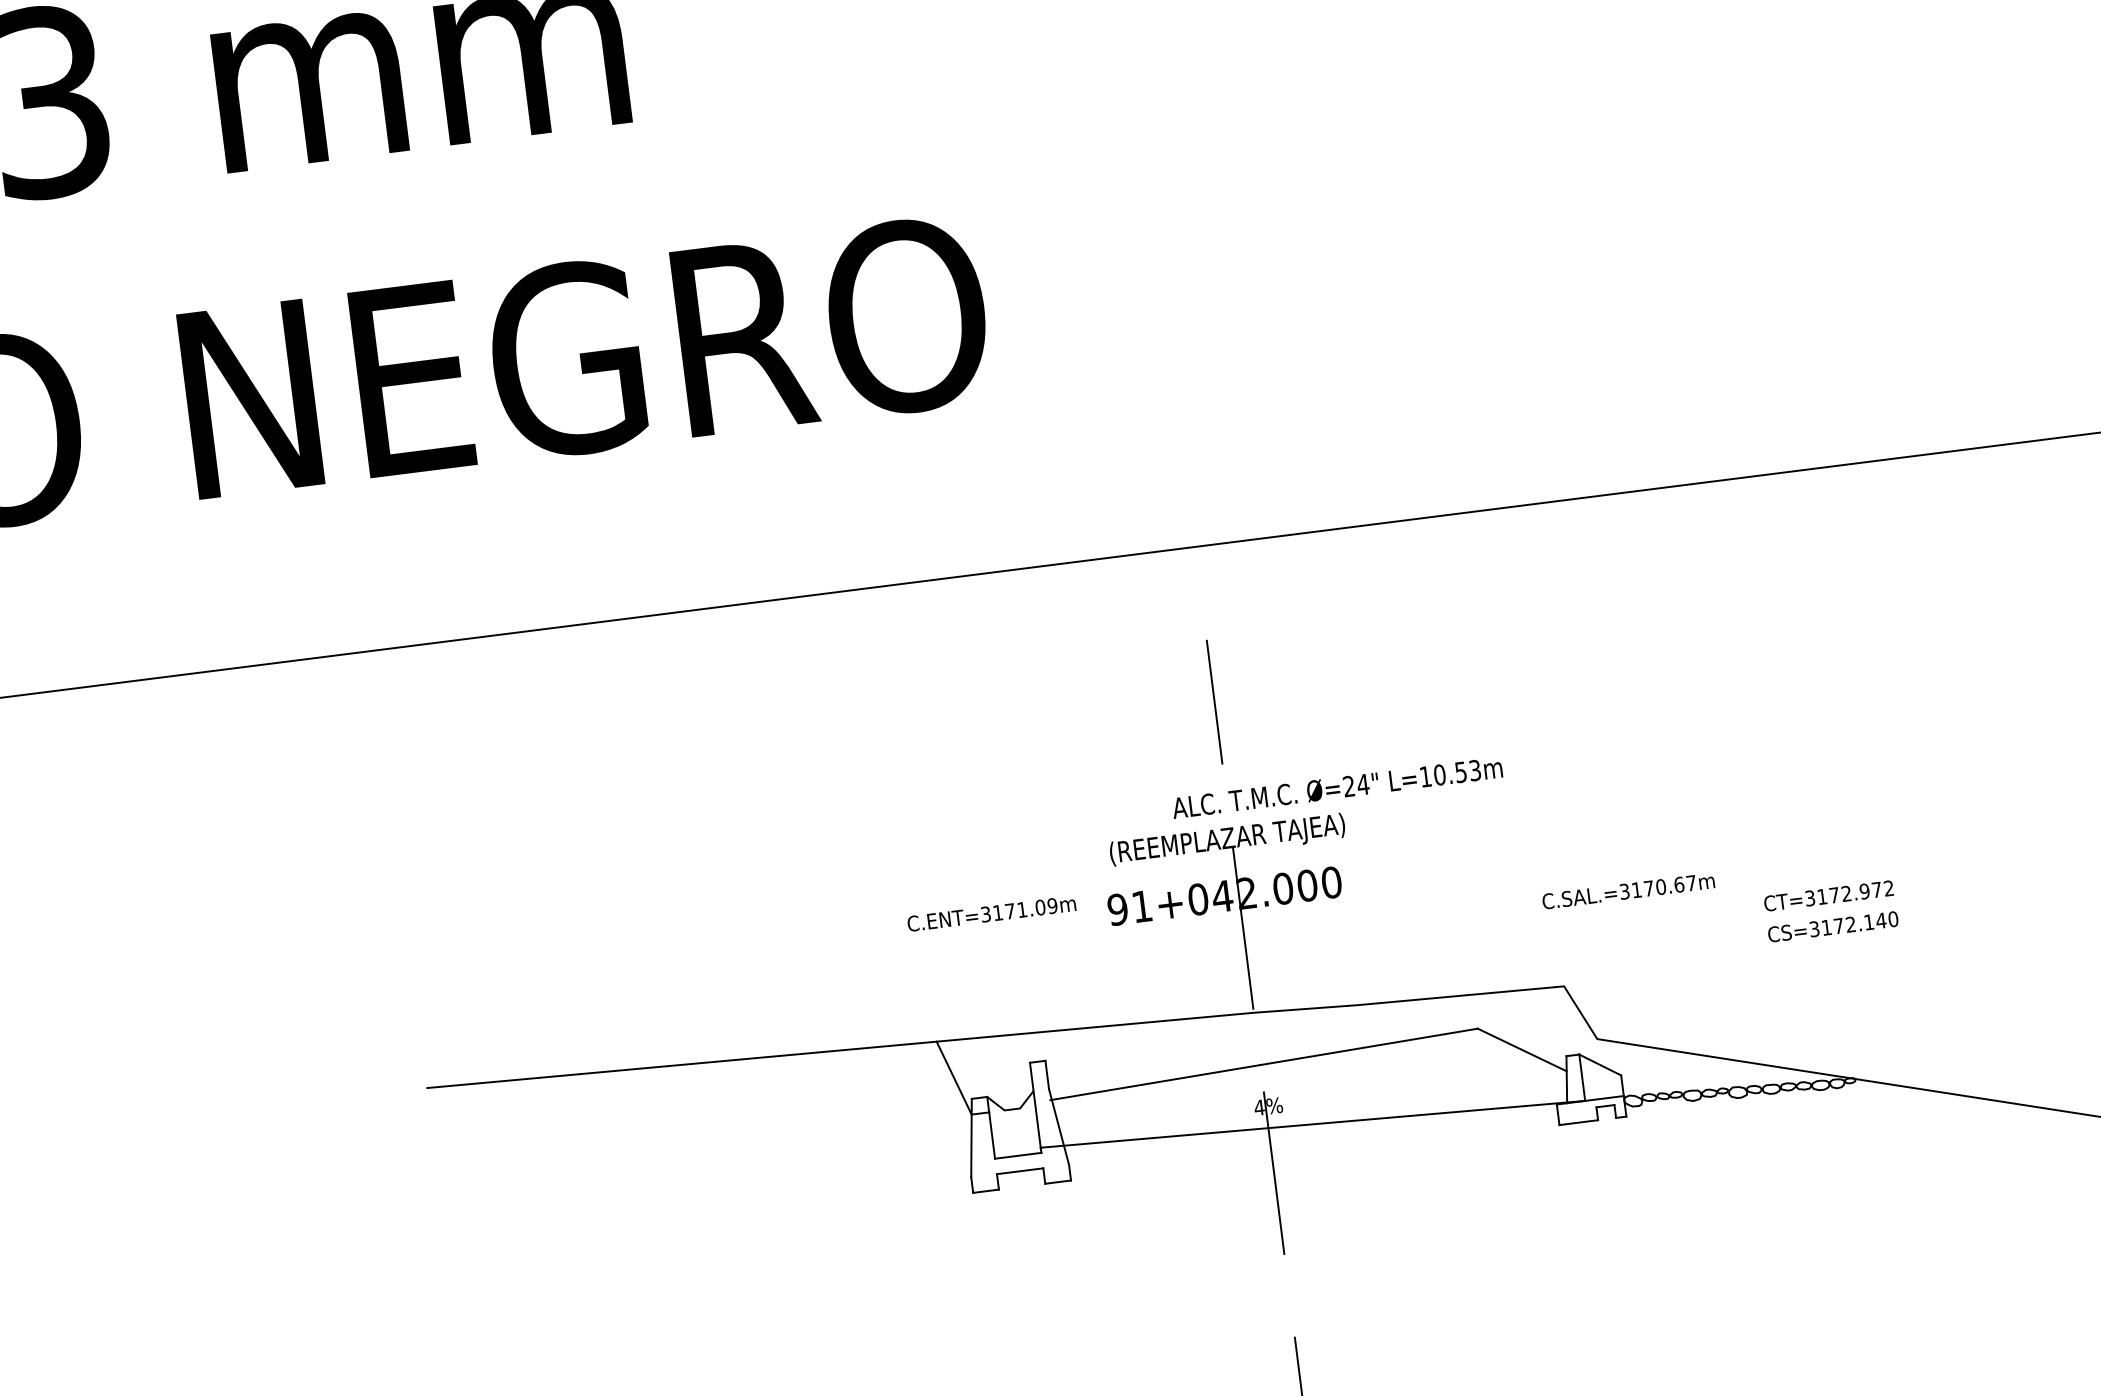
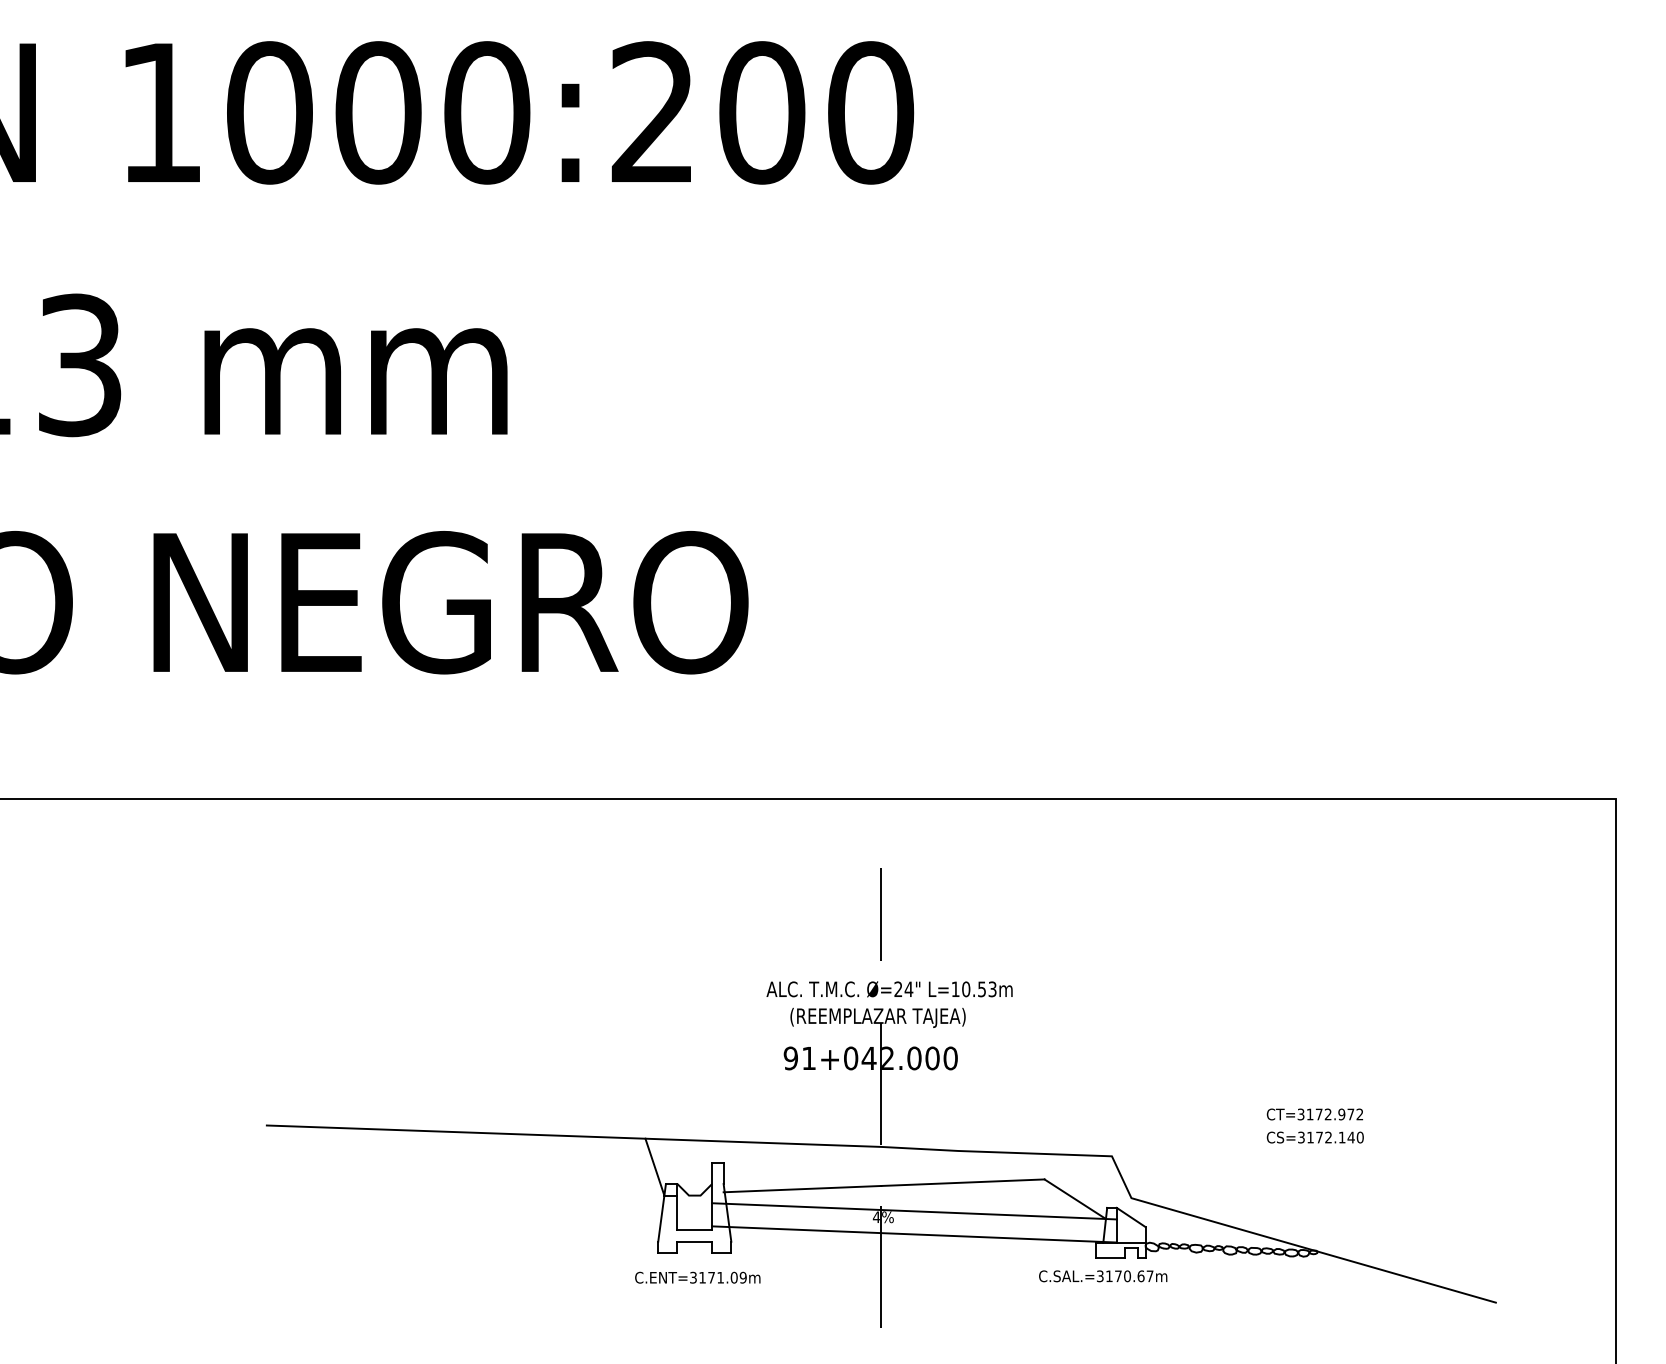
text: (1337, 788) -> (889, 989), moved
text: (1629, 891) -> (1103, 1276), moved
text: (991, 913) -> (697, 1277), moved
line: (1309, 1093) -> (914, 1211), added

